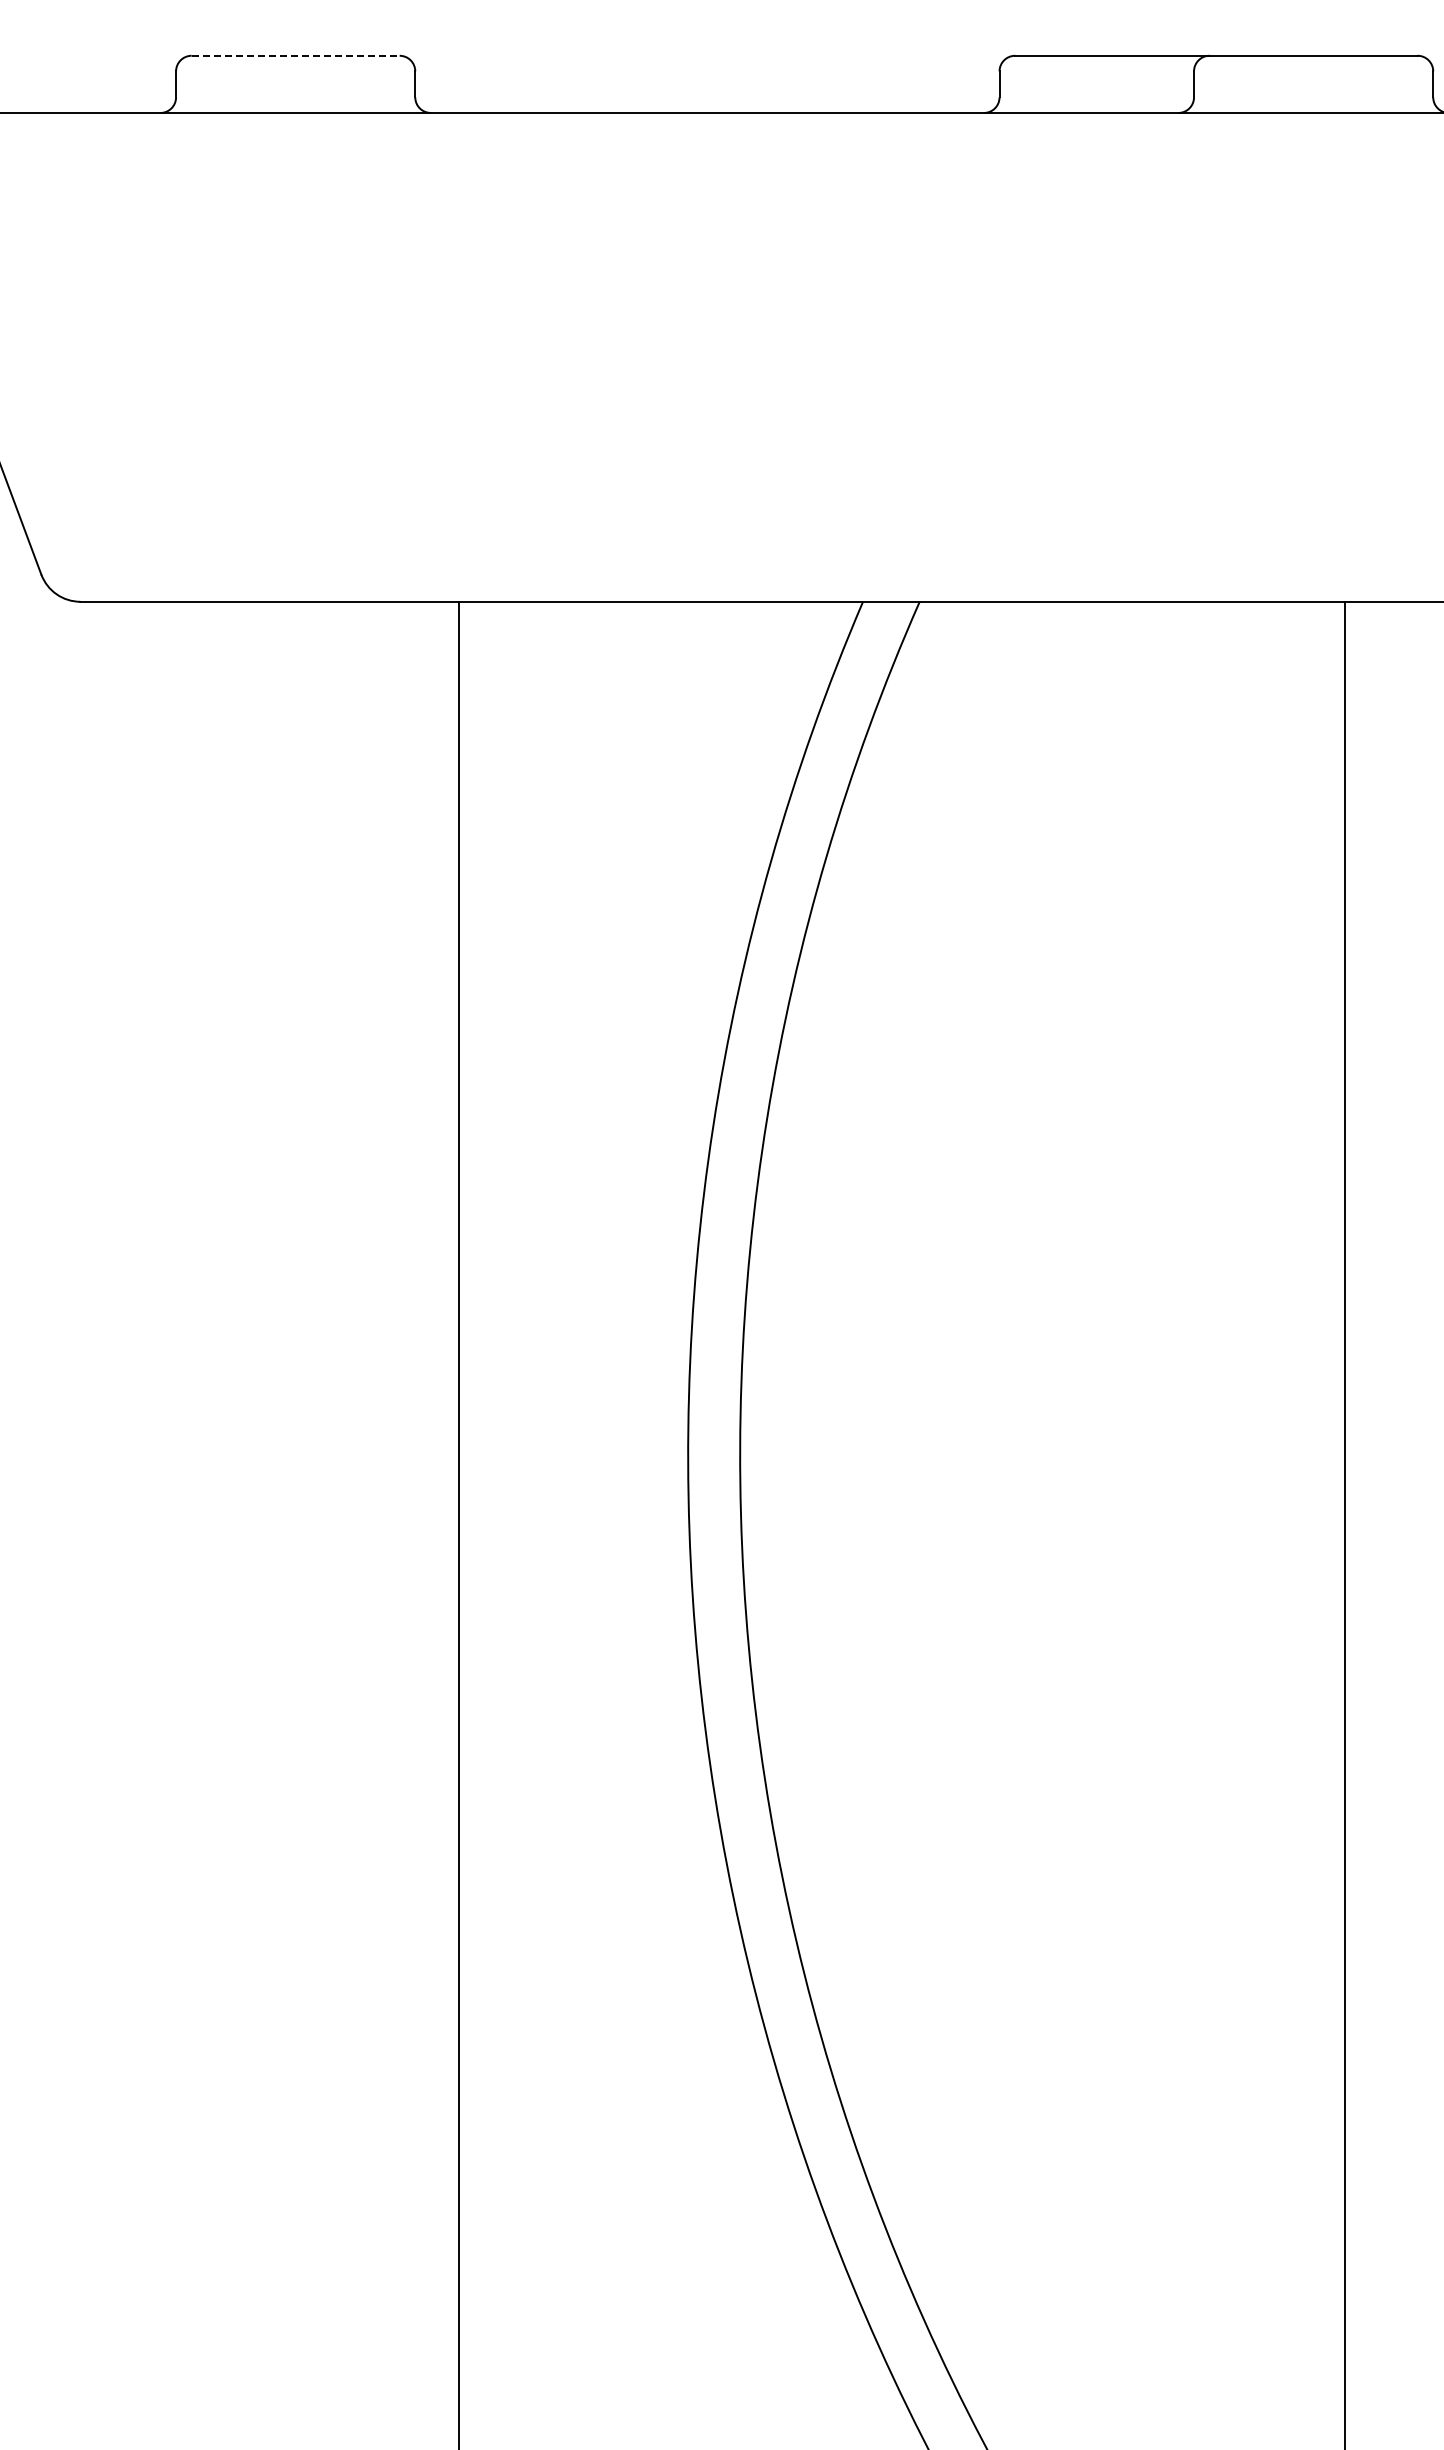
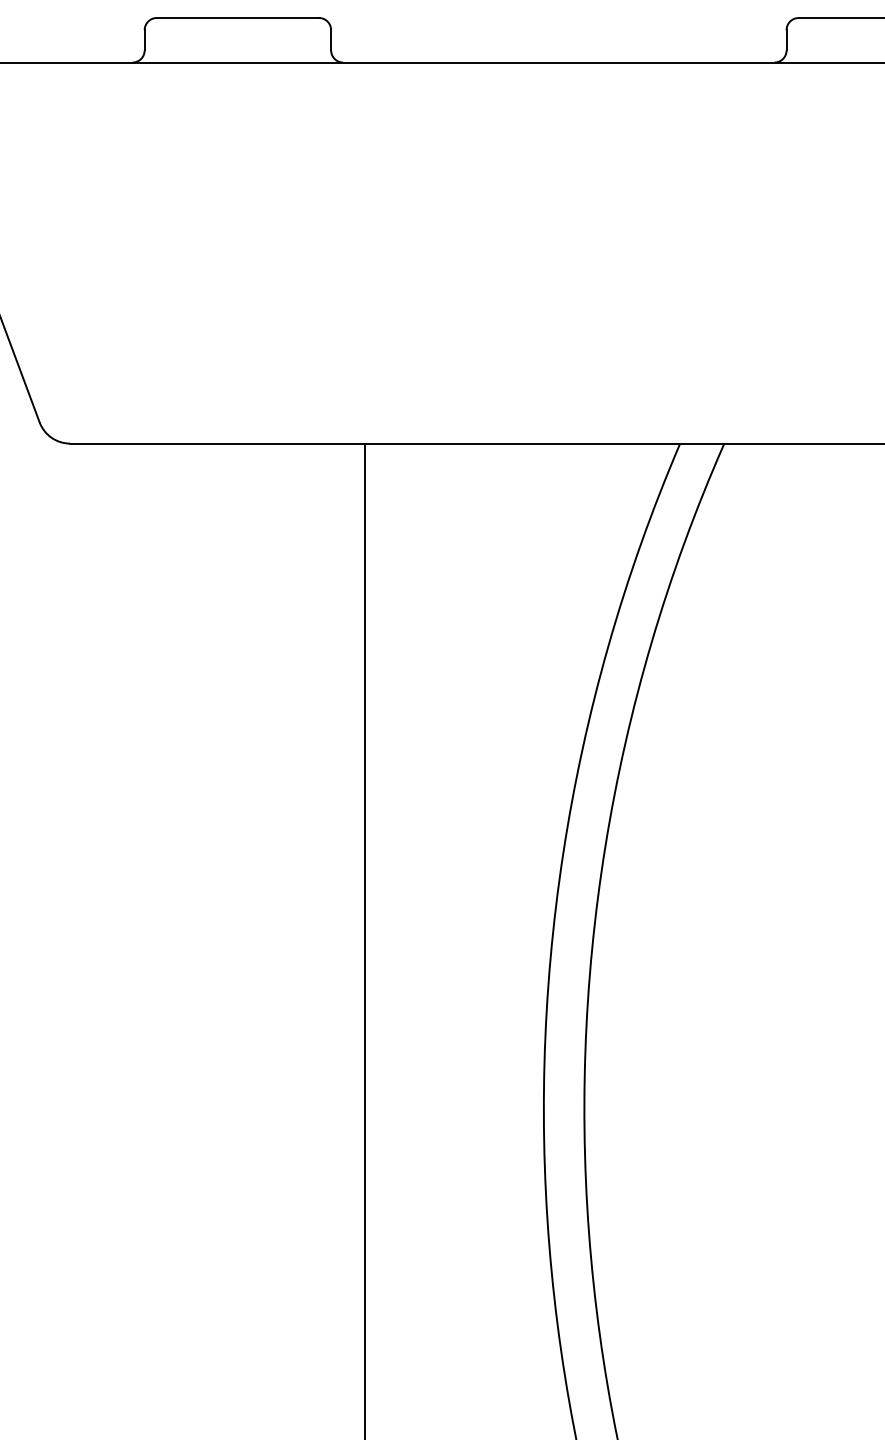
line: (296, 55) -> (238, 17), dashed -> solid

